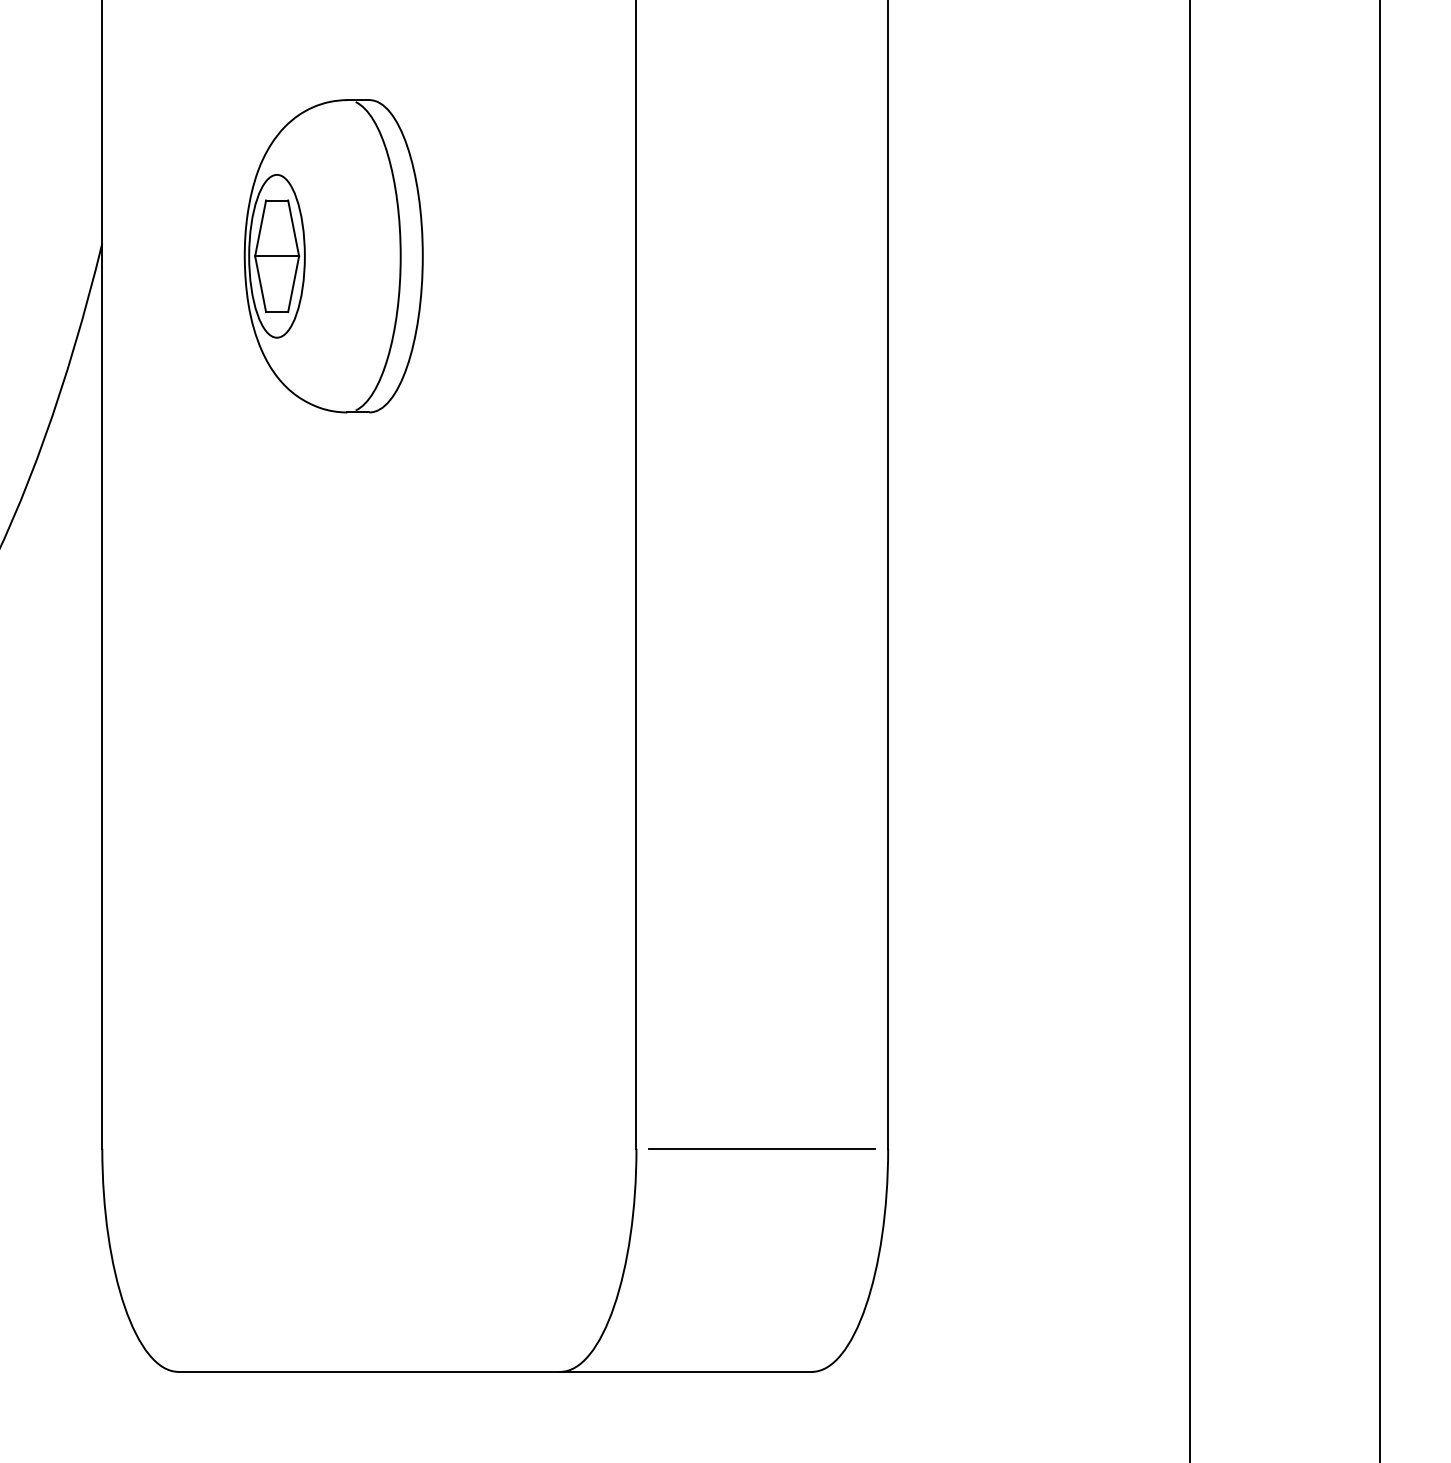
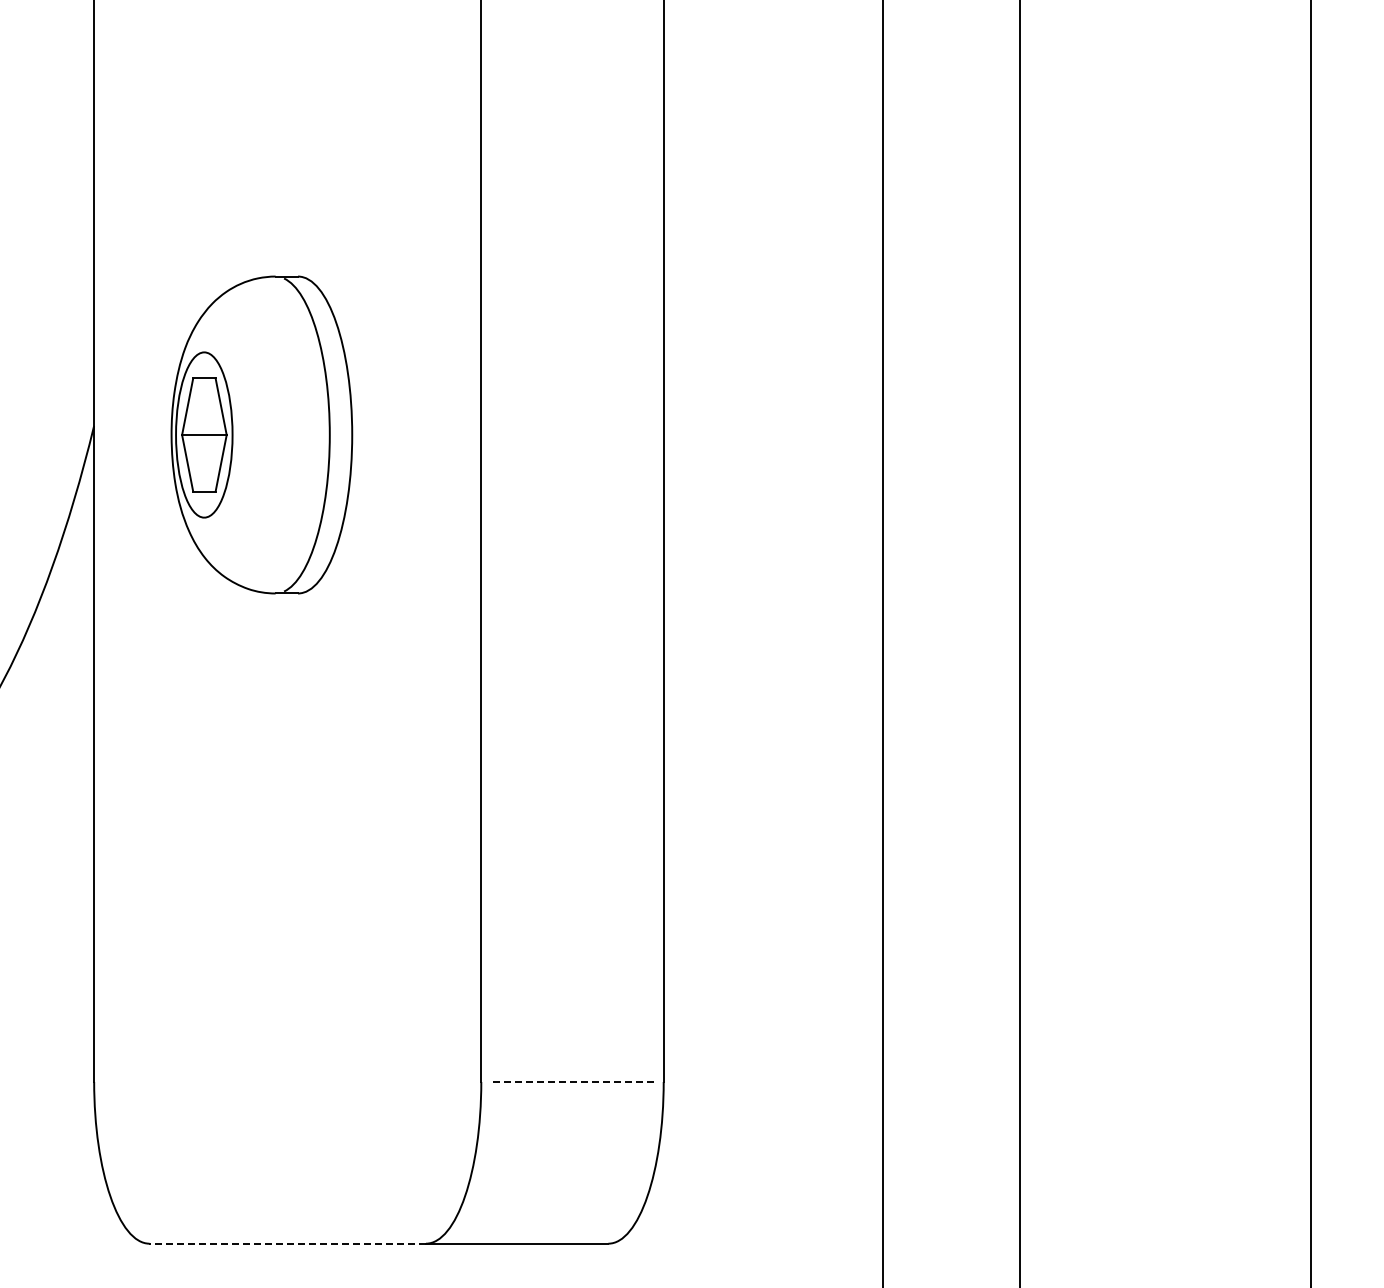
part: (333, 256) -> (261, 435), size x1.4
line: (760, 1148) -> (571, 1081), solid -> dashed
line: (369, 1371) -> (287, 1243), solid -> dashed

